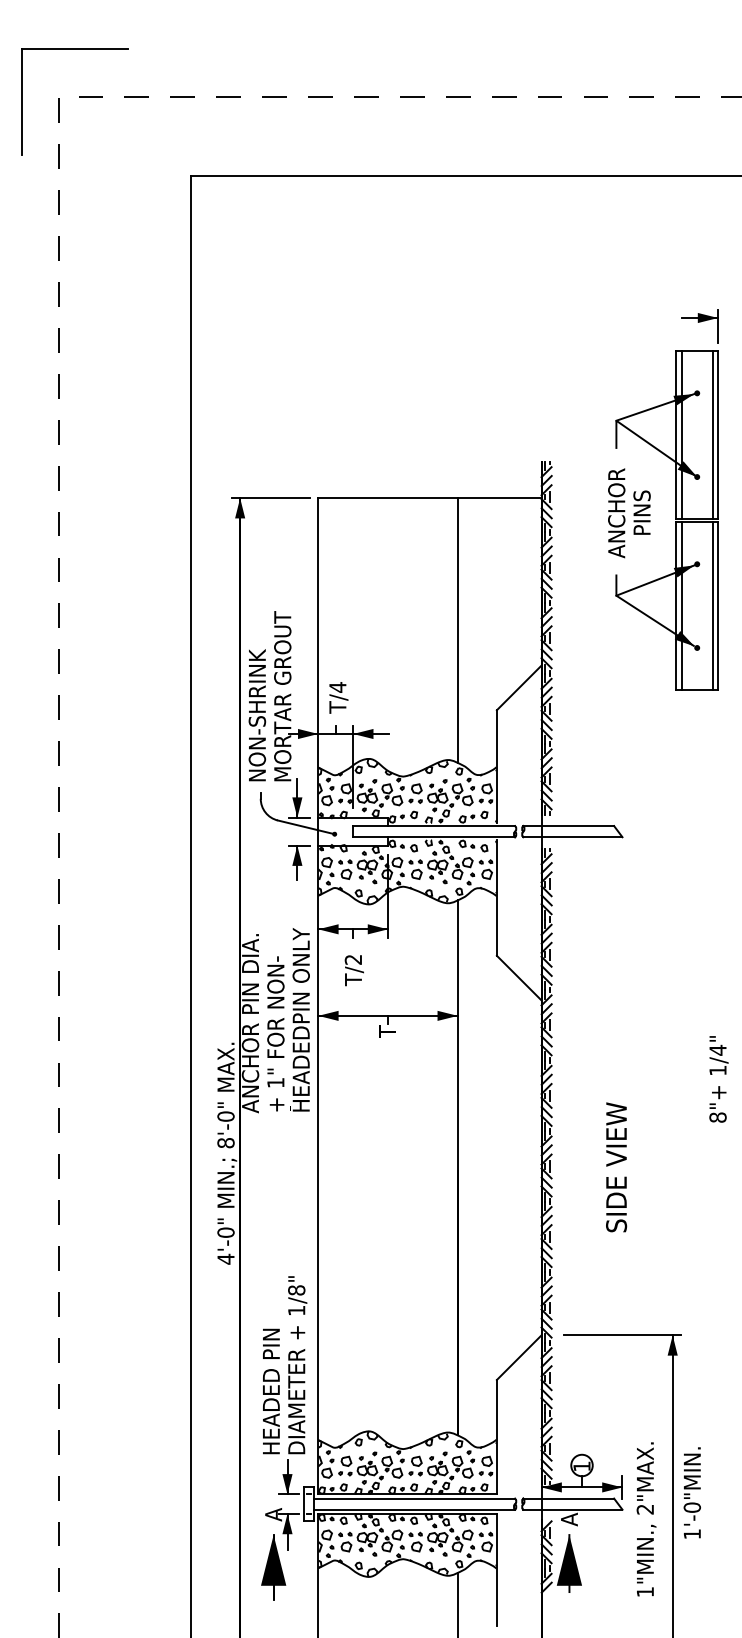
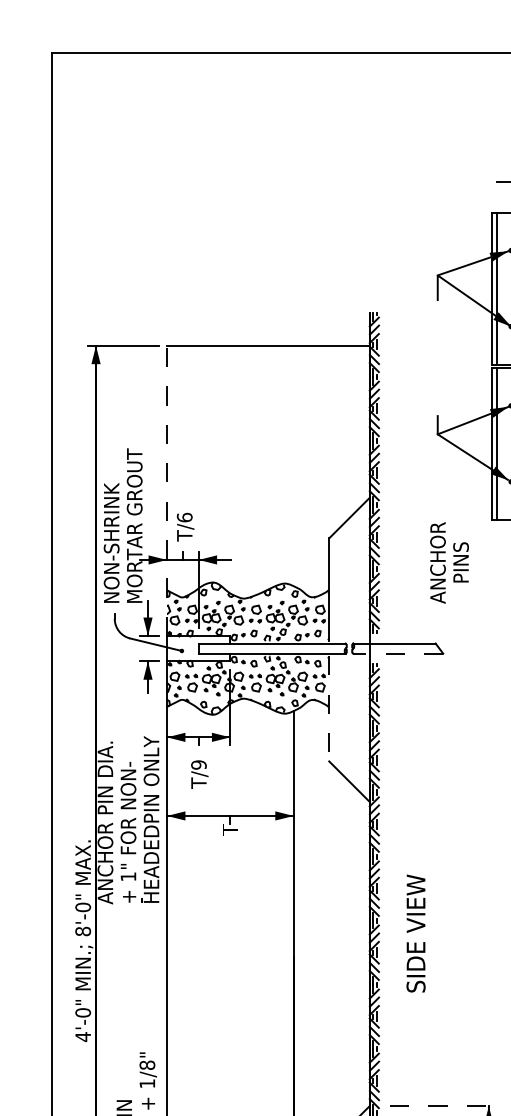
text: (629, 513) -> (449, 563), moved
line: (457, 630) -> (293, 465), removed
line: (318, 657) -> (167, 490), solid -> dashed
text: (337, 687) -> (184, 517), T/4 -> T/6
line: (572, 837) -> (397, 653), solid -> dashed
line: (496, 897) -> (328, 708), solid -> dashed
text: (353, 959) -> (198, 764), T/2 -> T/9
text: (616, 1167) -> (416, 933), moved
line: (622, 1335) -> (443, 1106), solid -> dashed

